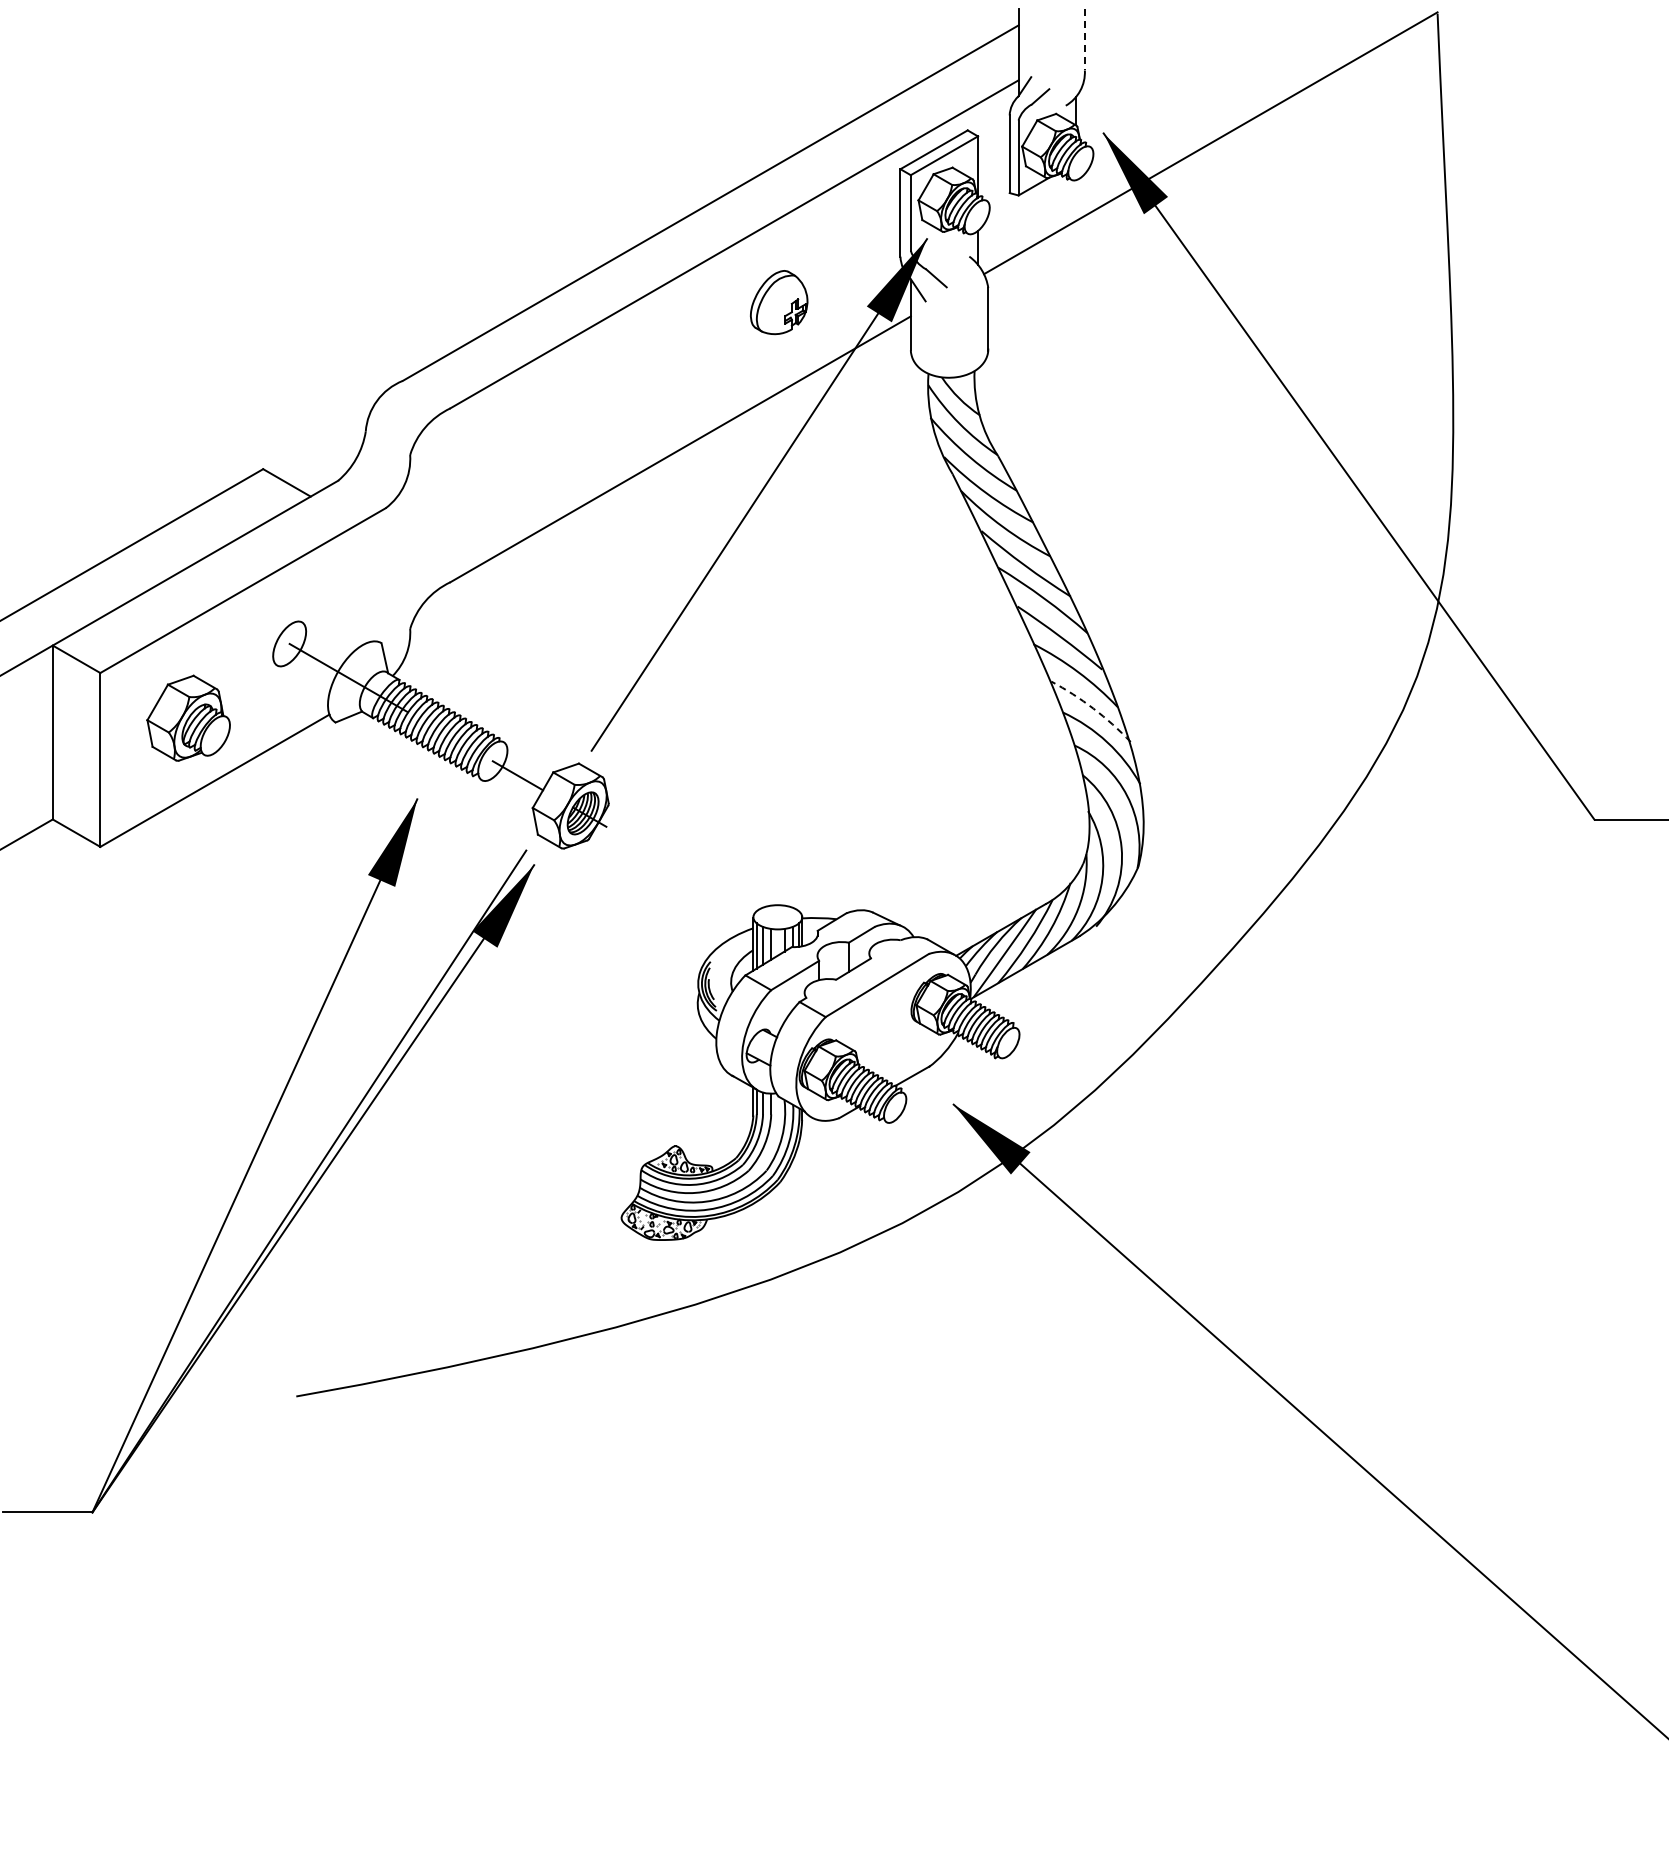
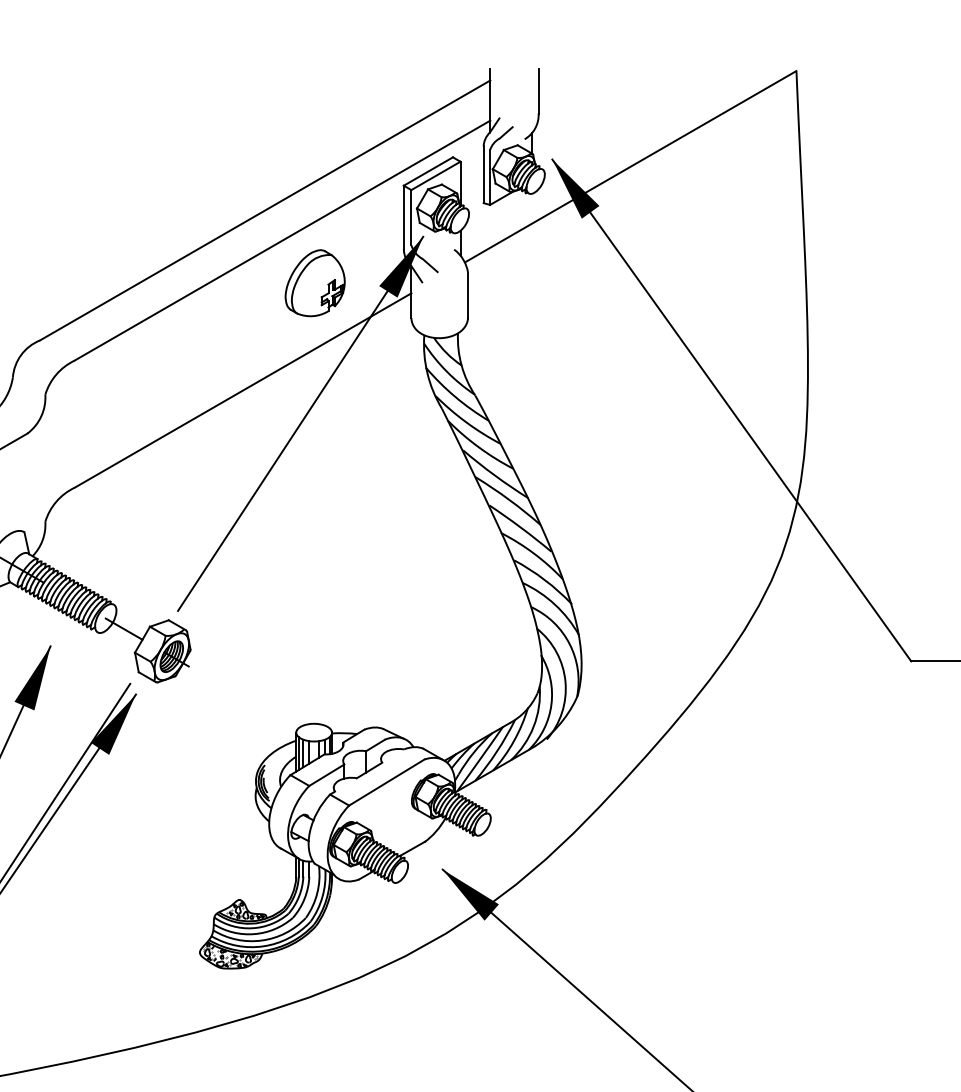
line: (1084, 39) -> (538, 90), dashed -> solid
part: (778, 302) -> (314, 283), size x1.43
arc: (1093, 708) -> (544, 579), dashed -> solid

